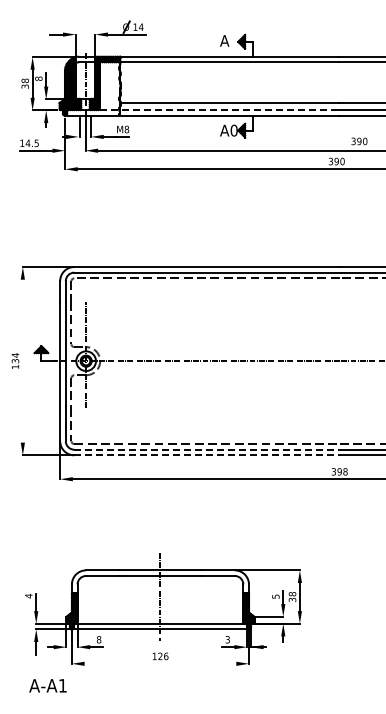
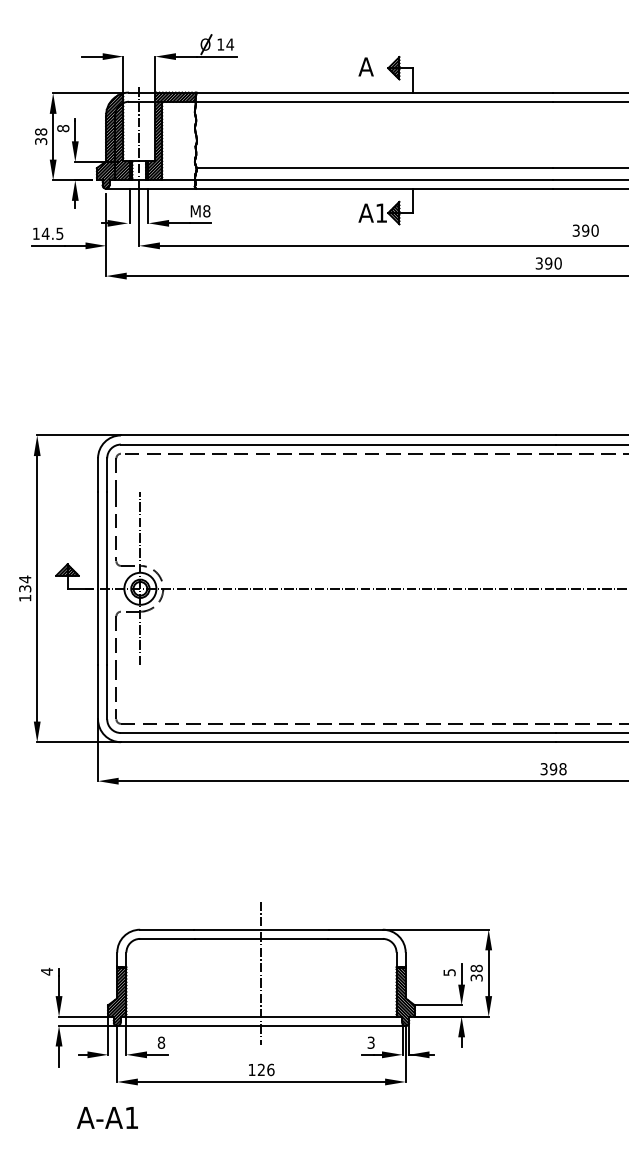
line: (219, 110) -> (357, 180), dashed -> solid
text: (233, 130) -> (380, 212), A0 -> A1
line: (22, 360) -> (36, 587), added
line: (208, 449) -> (339, 732), dashed -> solid
line: (208, 455) -> (339, 742), dashed -> solid
line: (160, 663) -> (261, 1081), added
text: (47, 685) -> (106, 1117), moved

